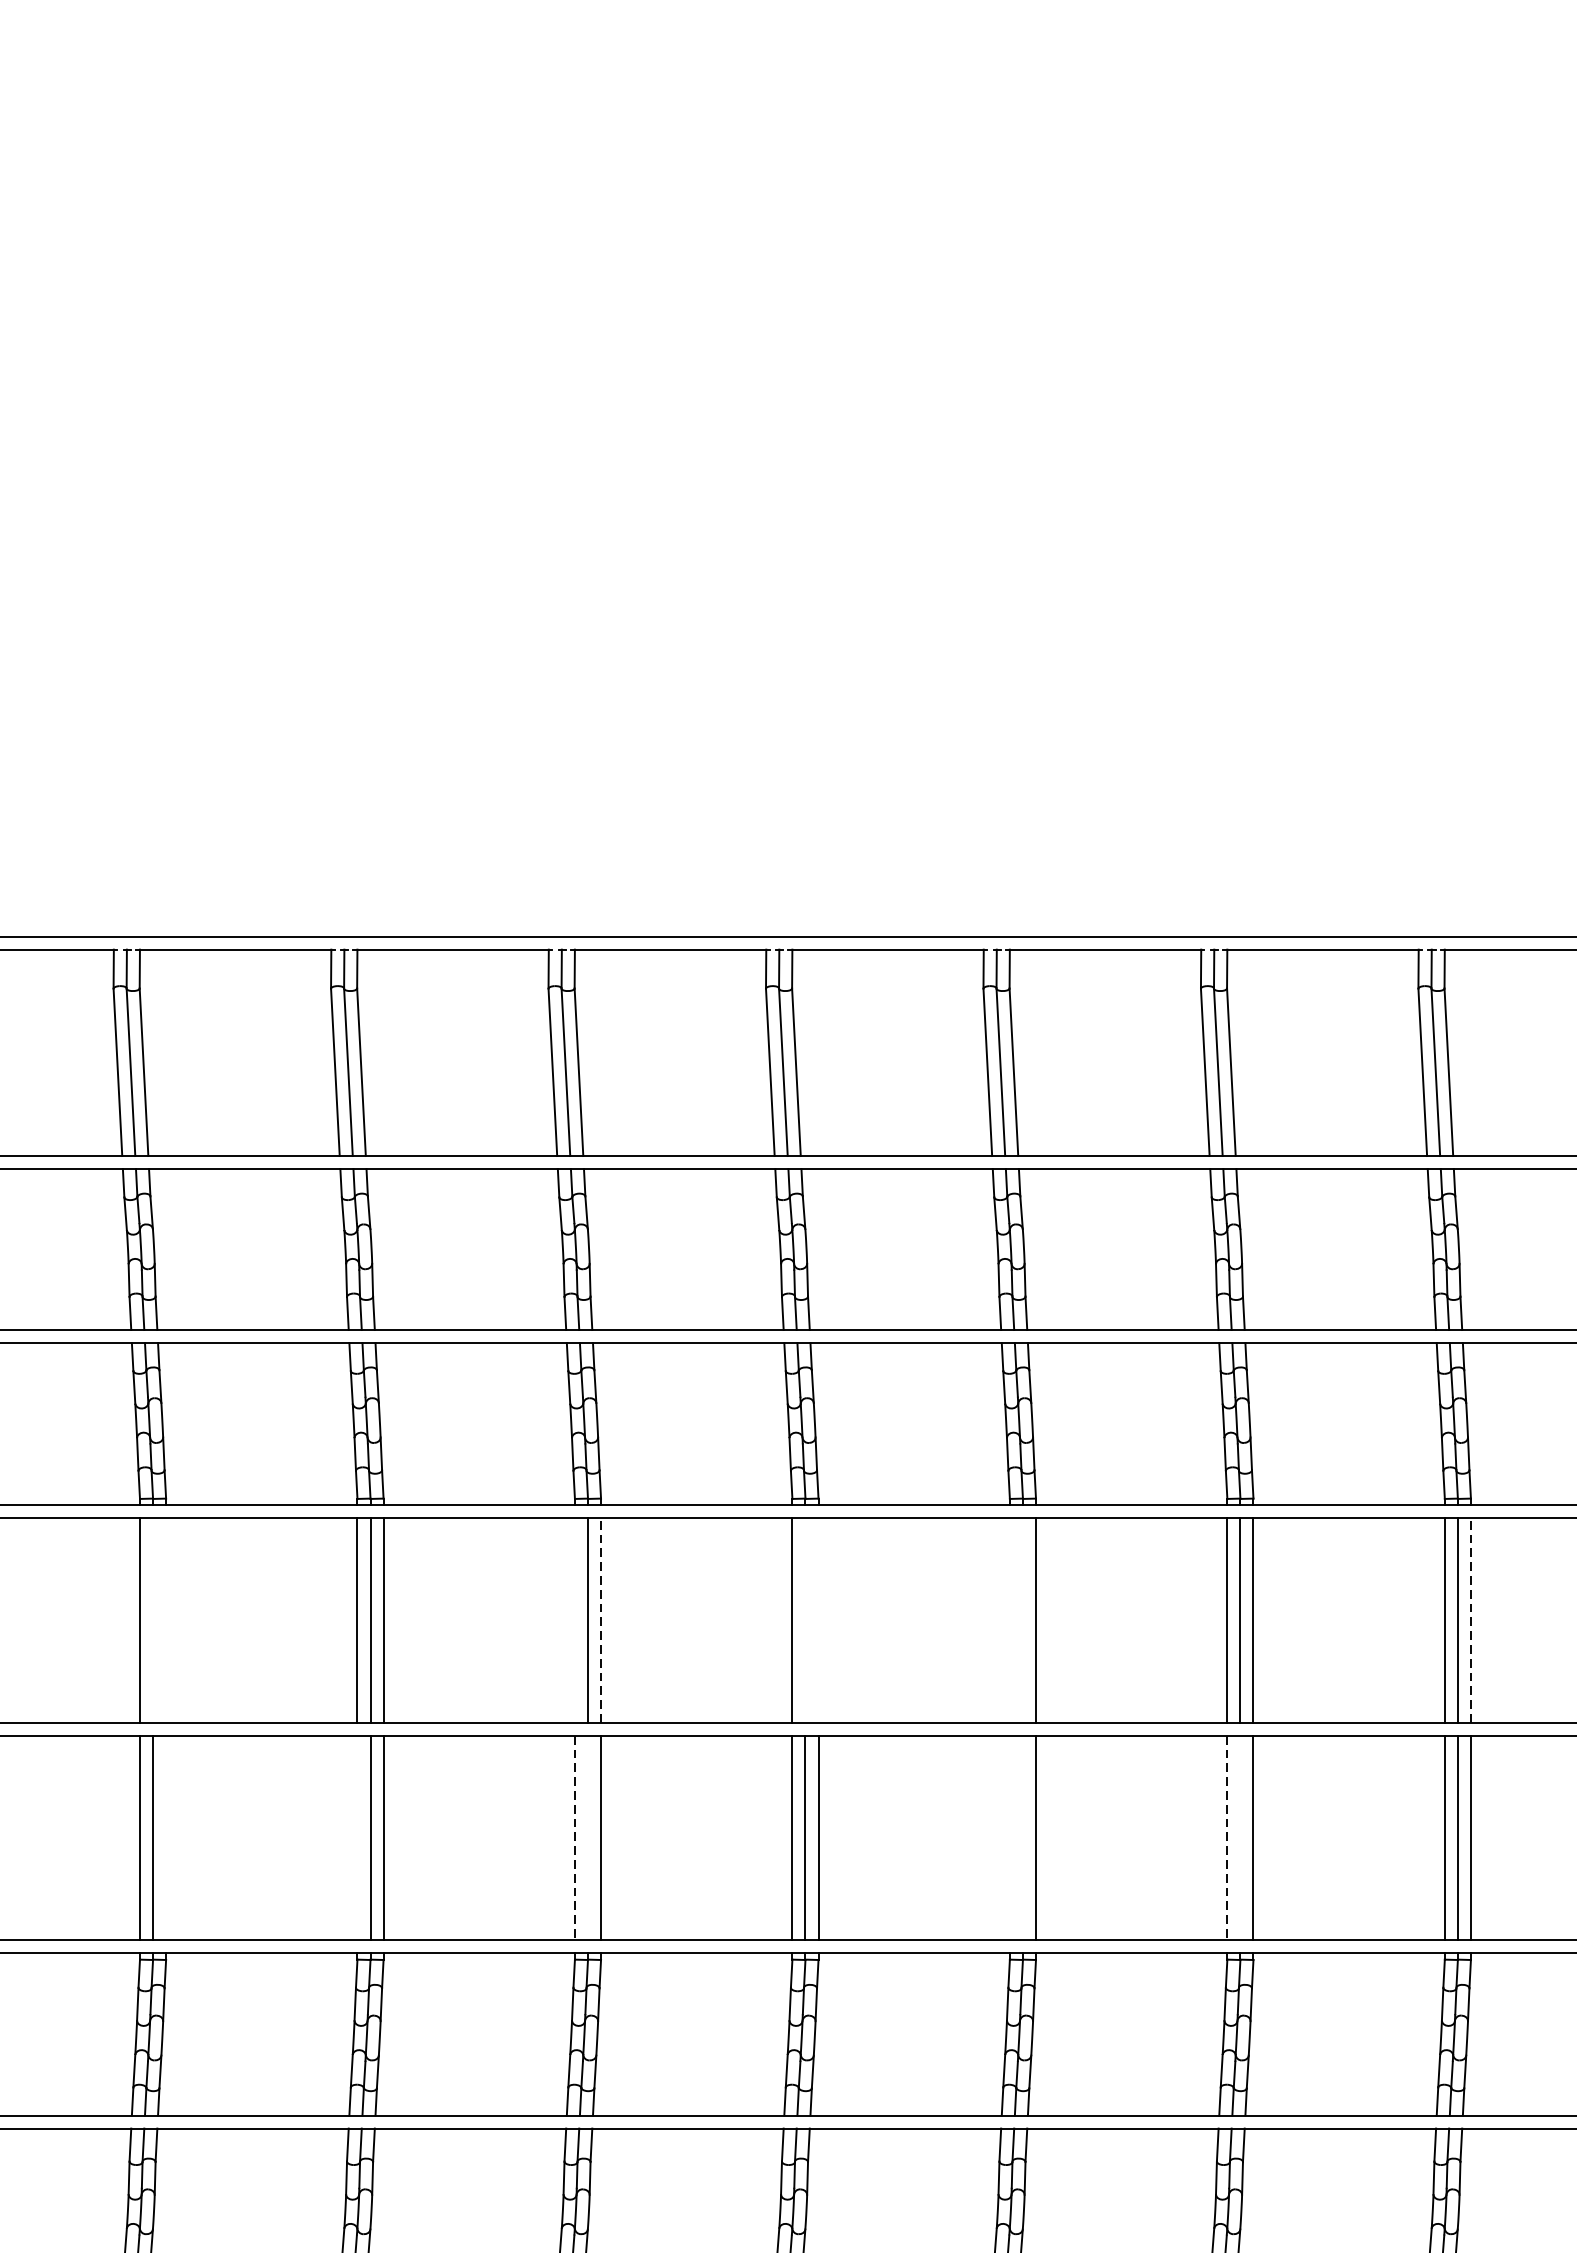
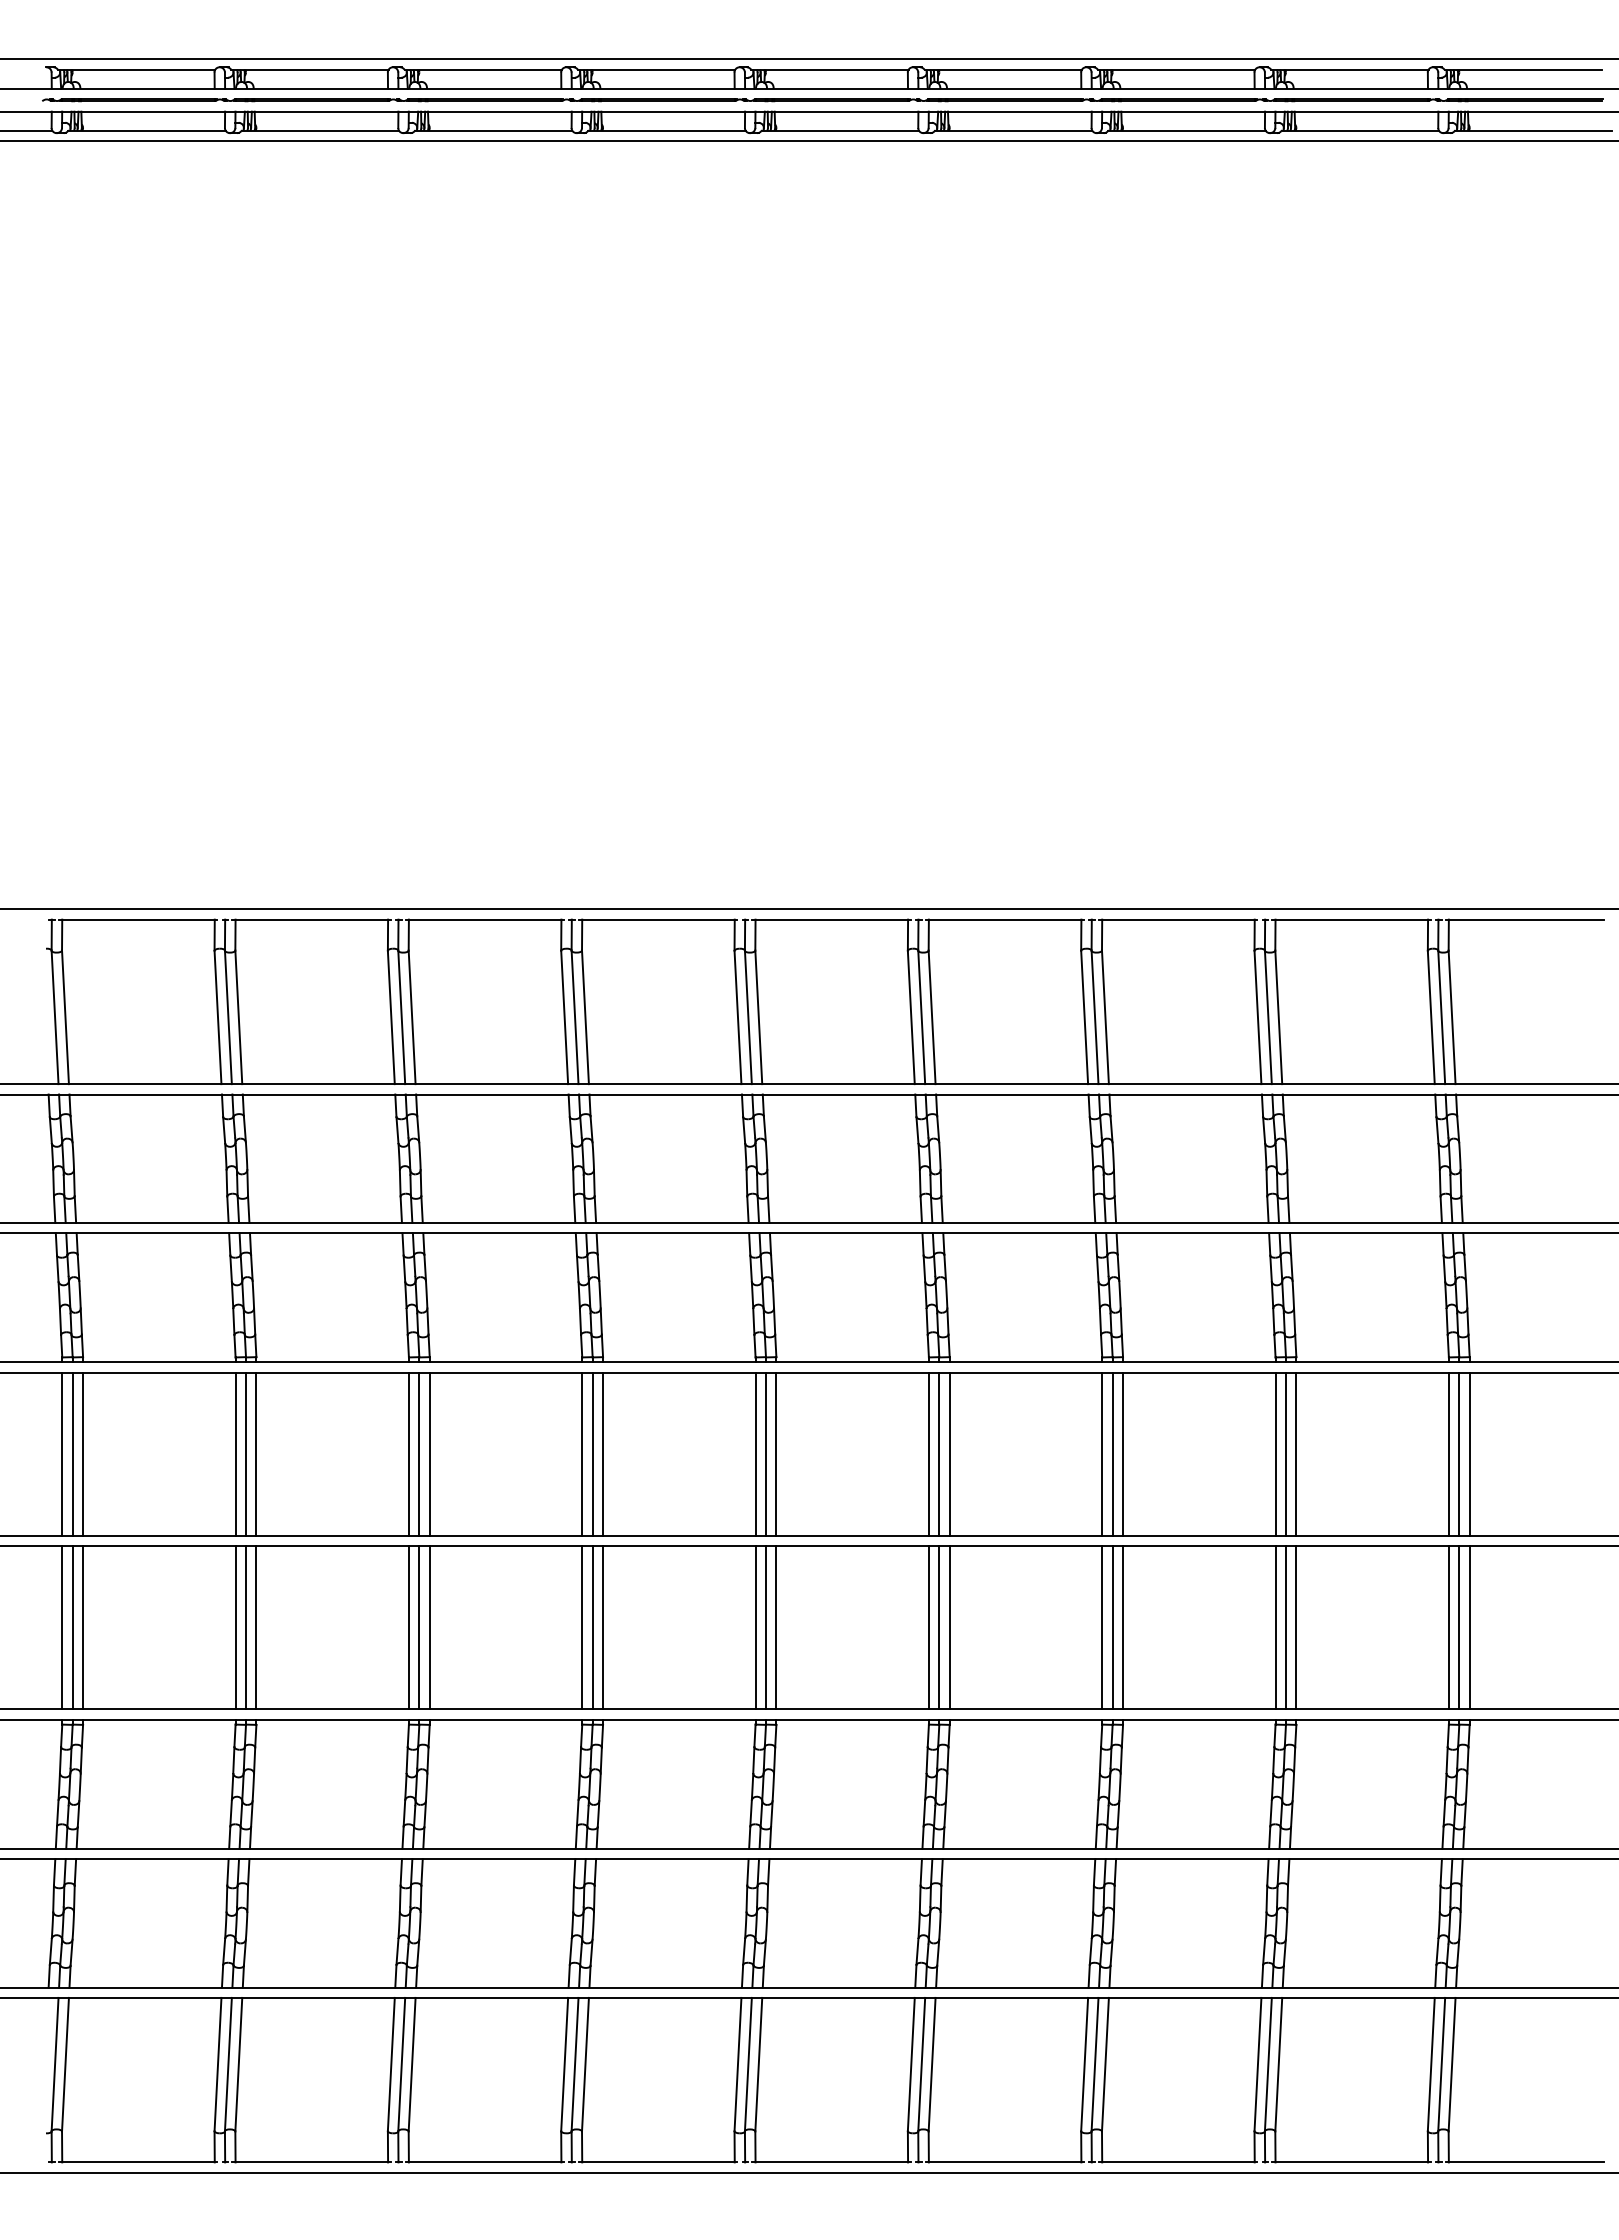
line: (153, 1619) -> (246, 1453), added
line: (166, 1619) -> (256, 1453), added
line: (575, 1619) -> (582, 1453), added
line: (601, 1619) -> (603, 1453), dashed -> solid
line: (804, 1619) -> (765, 1453), added
line: (818, 1619) -> (776, 1453), added
line: (1009, 1619) -> (928, 1453), added
line: (1023, 1619) -> (939, 1453), added
line: (1471, 1619) -> (1296, 1453), dashed -> solid
line: (166, 1837) -> (256, 1627), added
line: (356, 1837) -> (408, 1627), added
line: (587, 1837) -> (592, 1627), added
line: (1009, 1837) -> (928, 1627), added
line: (1023, 1837) -> (939, 1627), added
line: (1240, 1837) -> (1112, 1627), added
line: (575, 1839) -> (582, 1628), dashed -> solid
line: (1227, 1839) -> (1102, 1628), dashed -> solid

